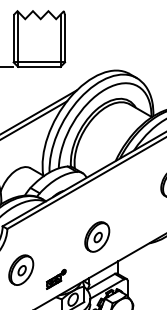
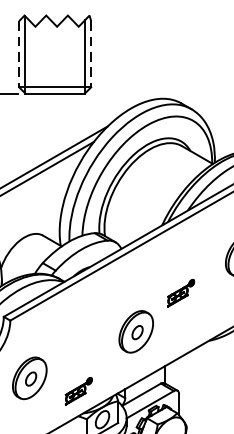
line: (13, 38) -> (18, 53), solid -> dashed
line: (65, 38) -> (91, 53), solid -> dashed
part: (129, 208) -> (181, 291), added

